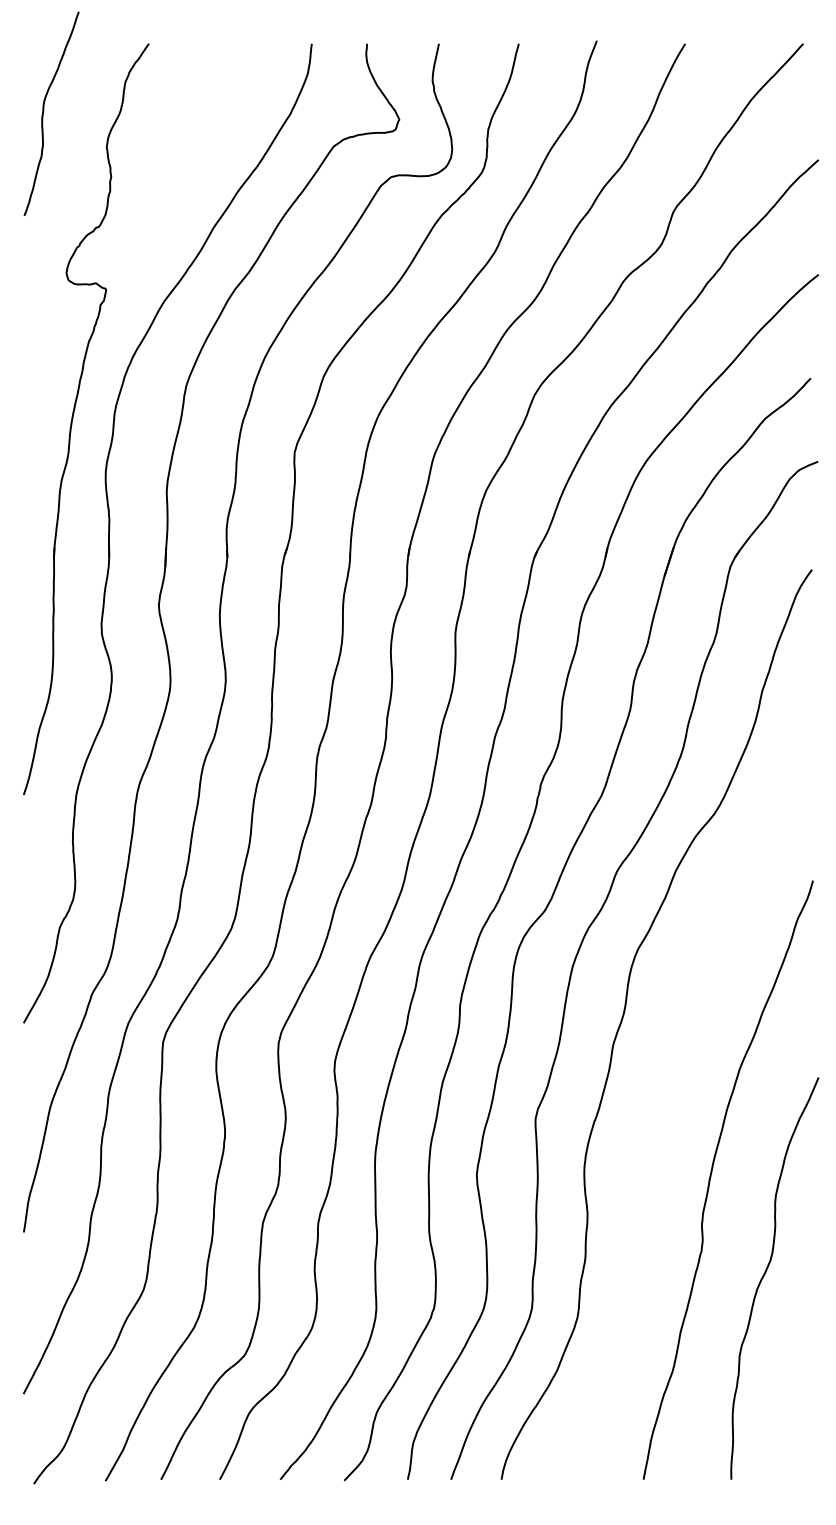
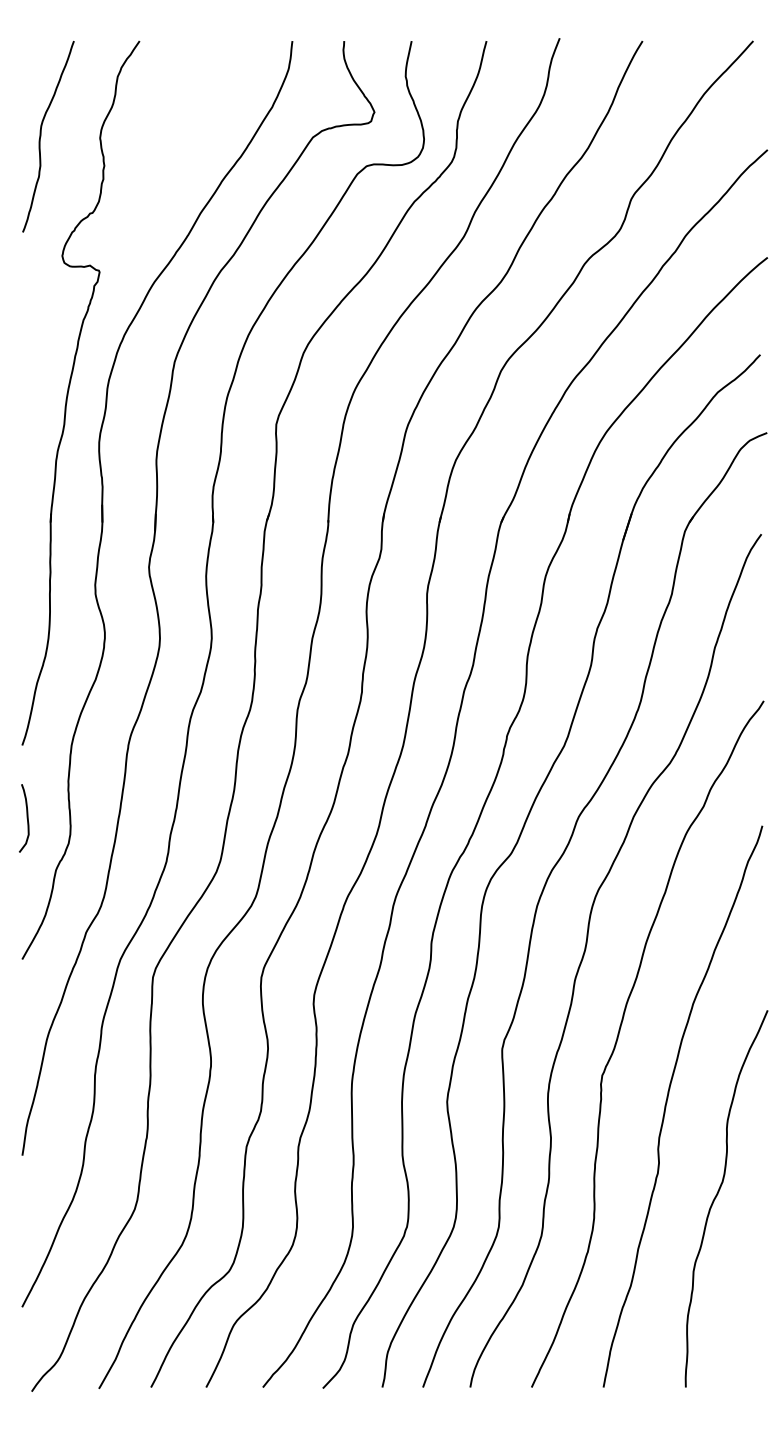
curve: (44, 111) -> (41, 134), moved
curve: (28, 872) -> (26, 818), added
curve: (660, 1104) -> (619, 1035), added

